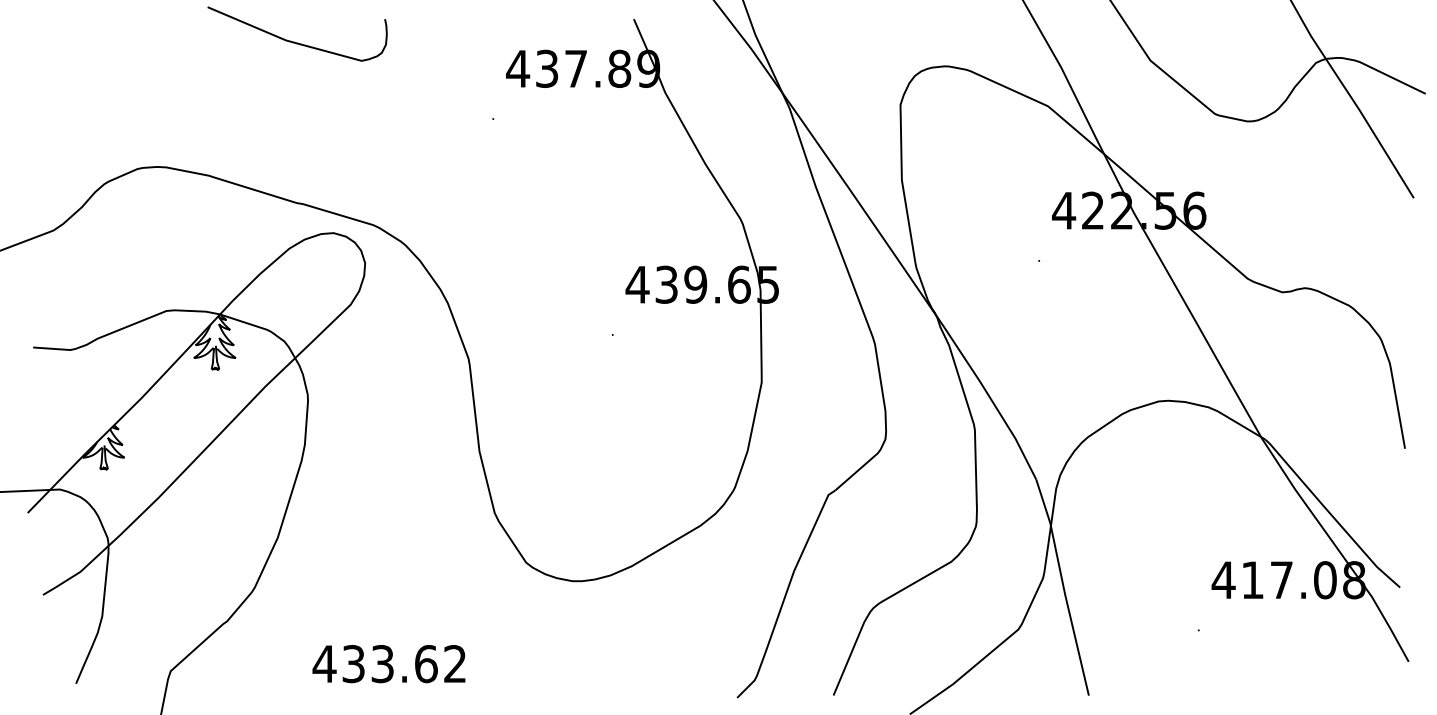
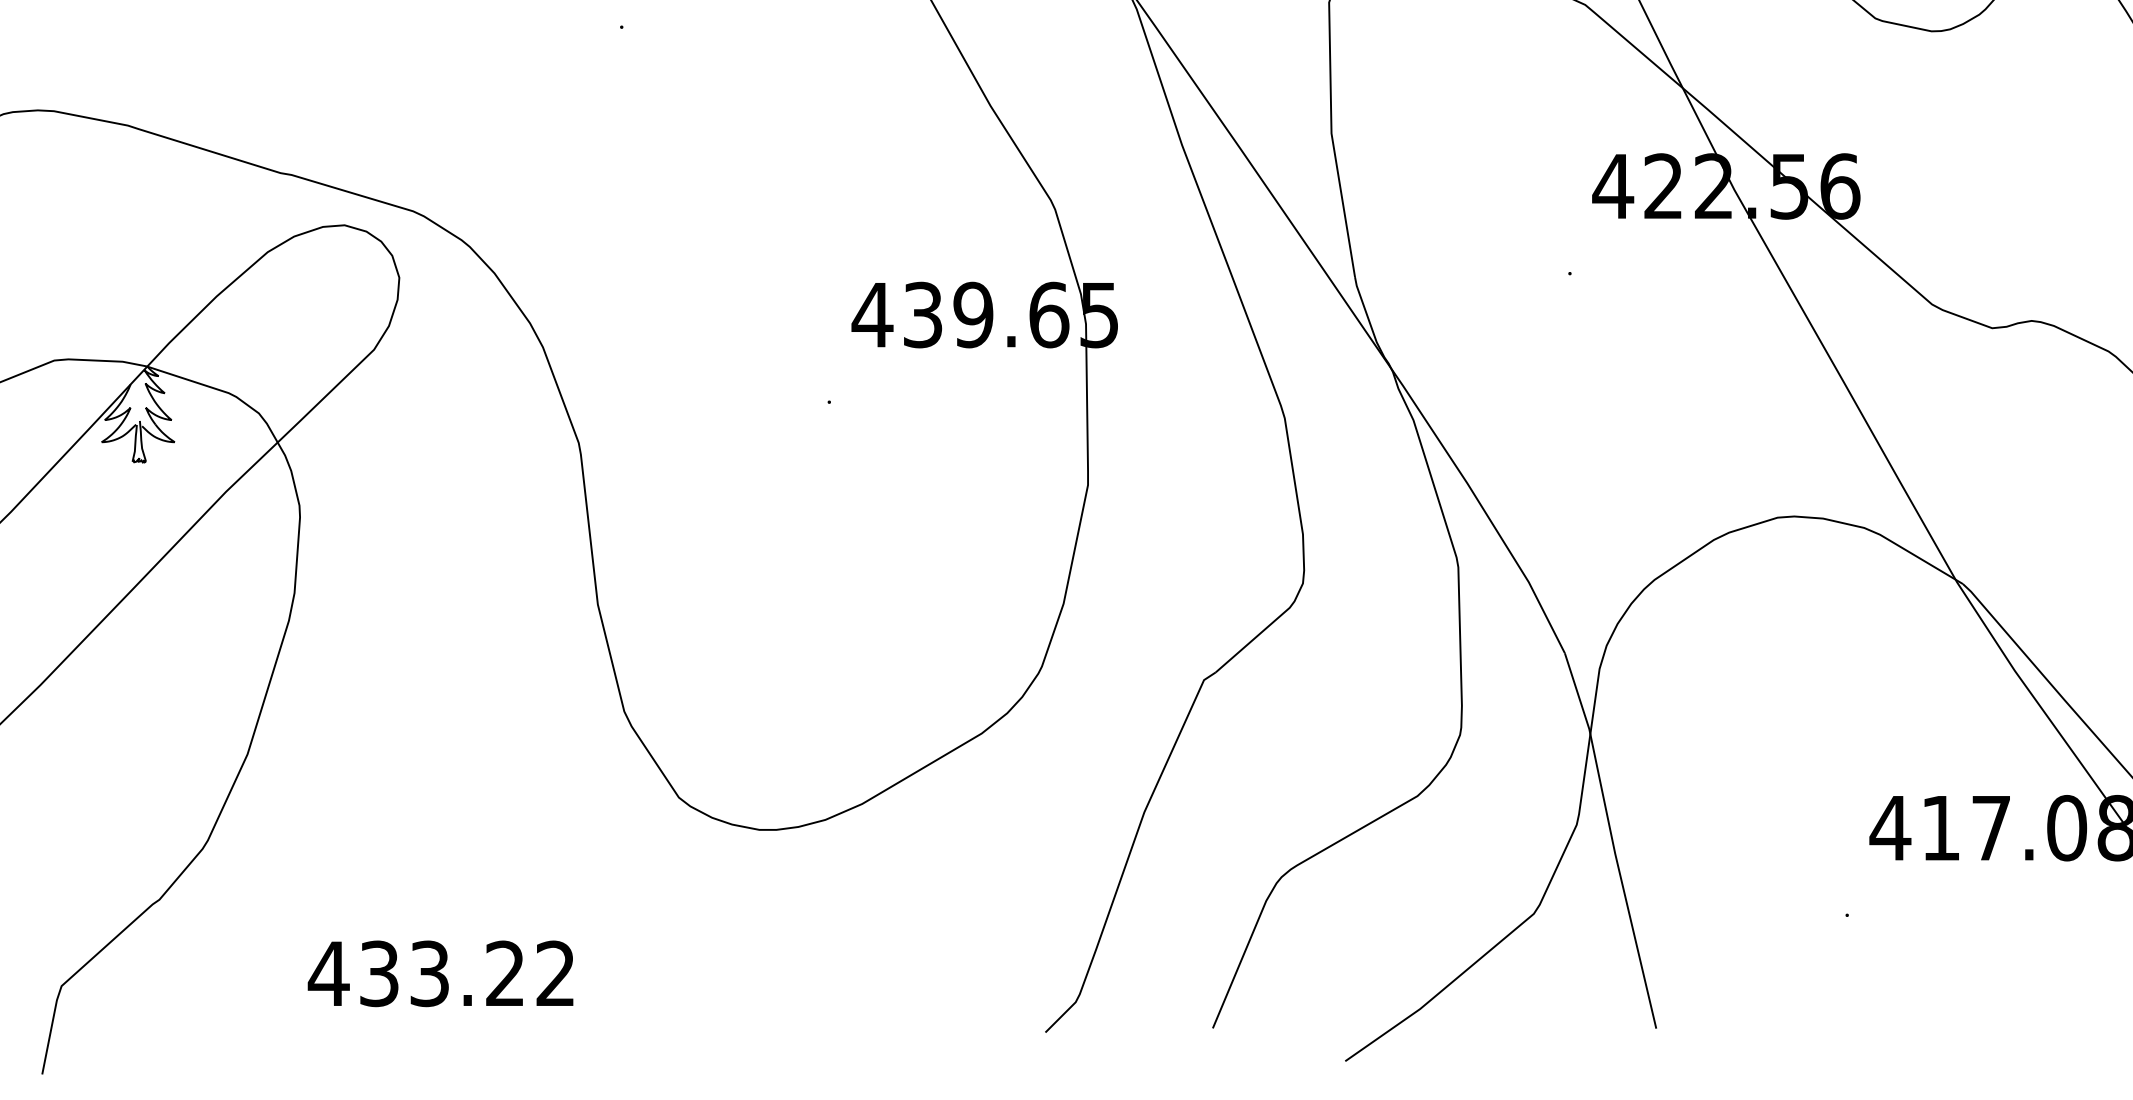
text: (426, 664) -> (505, 974), 433.62 -> 433.22

